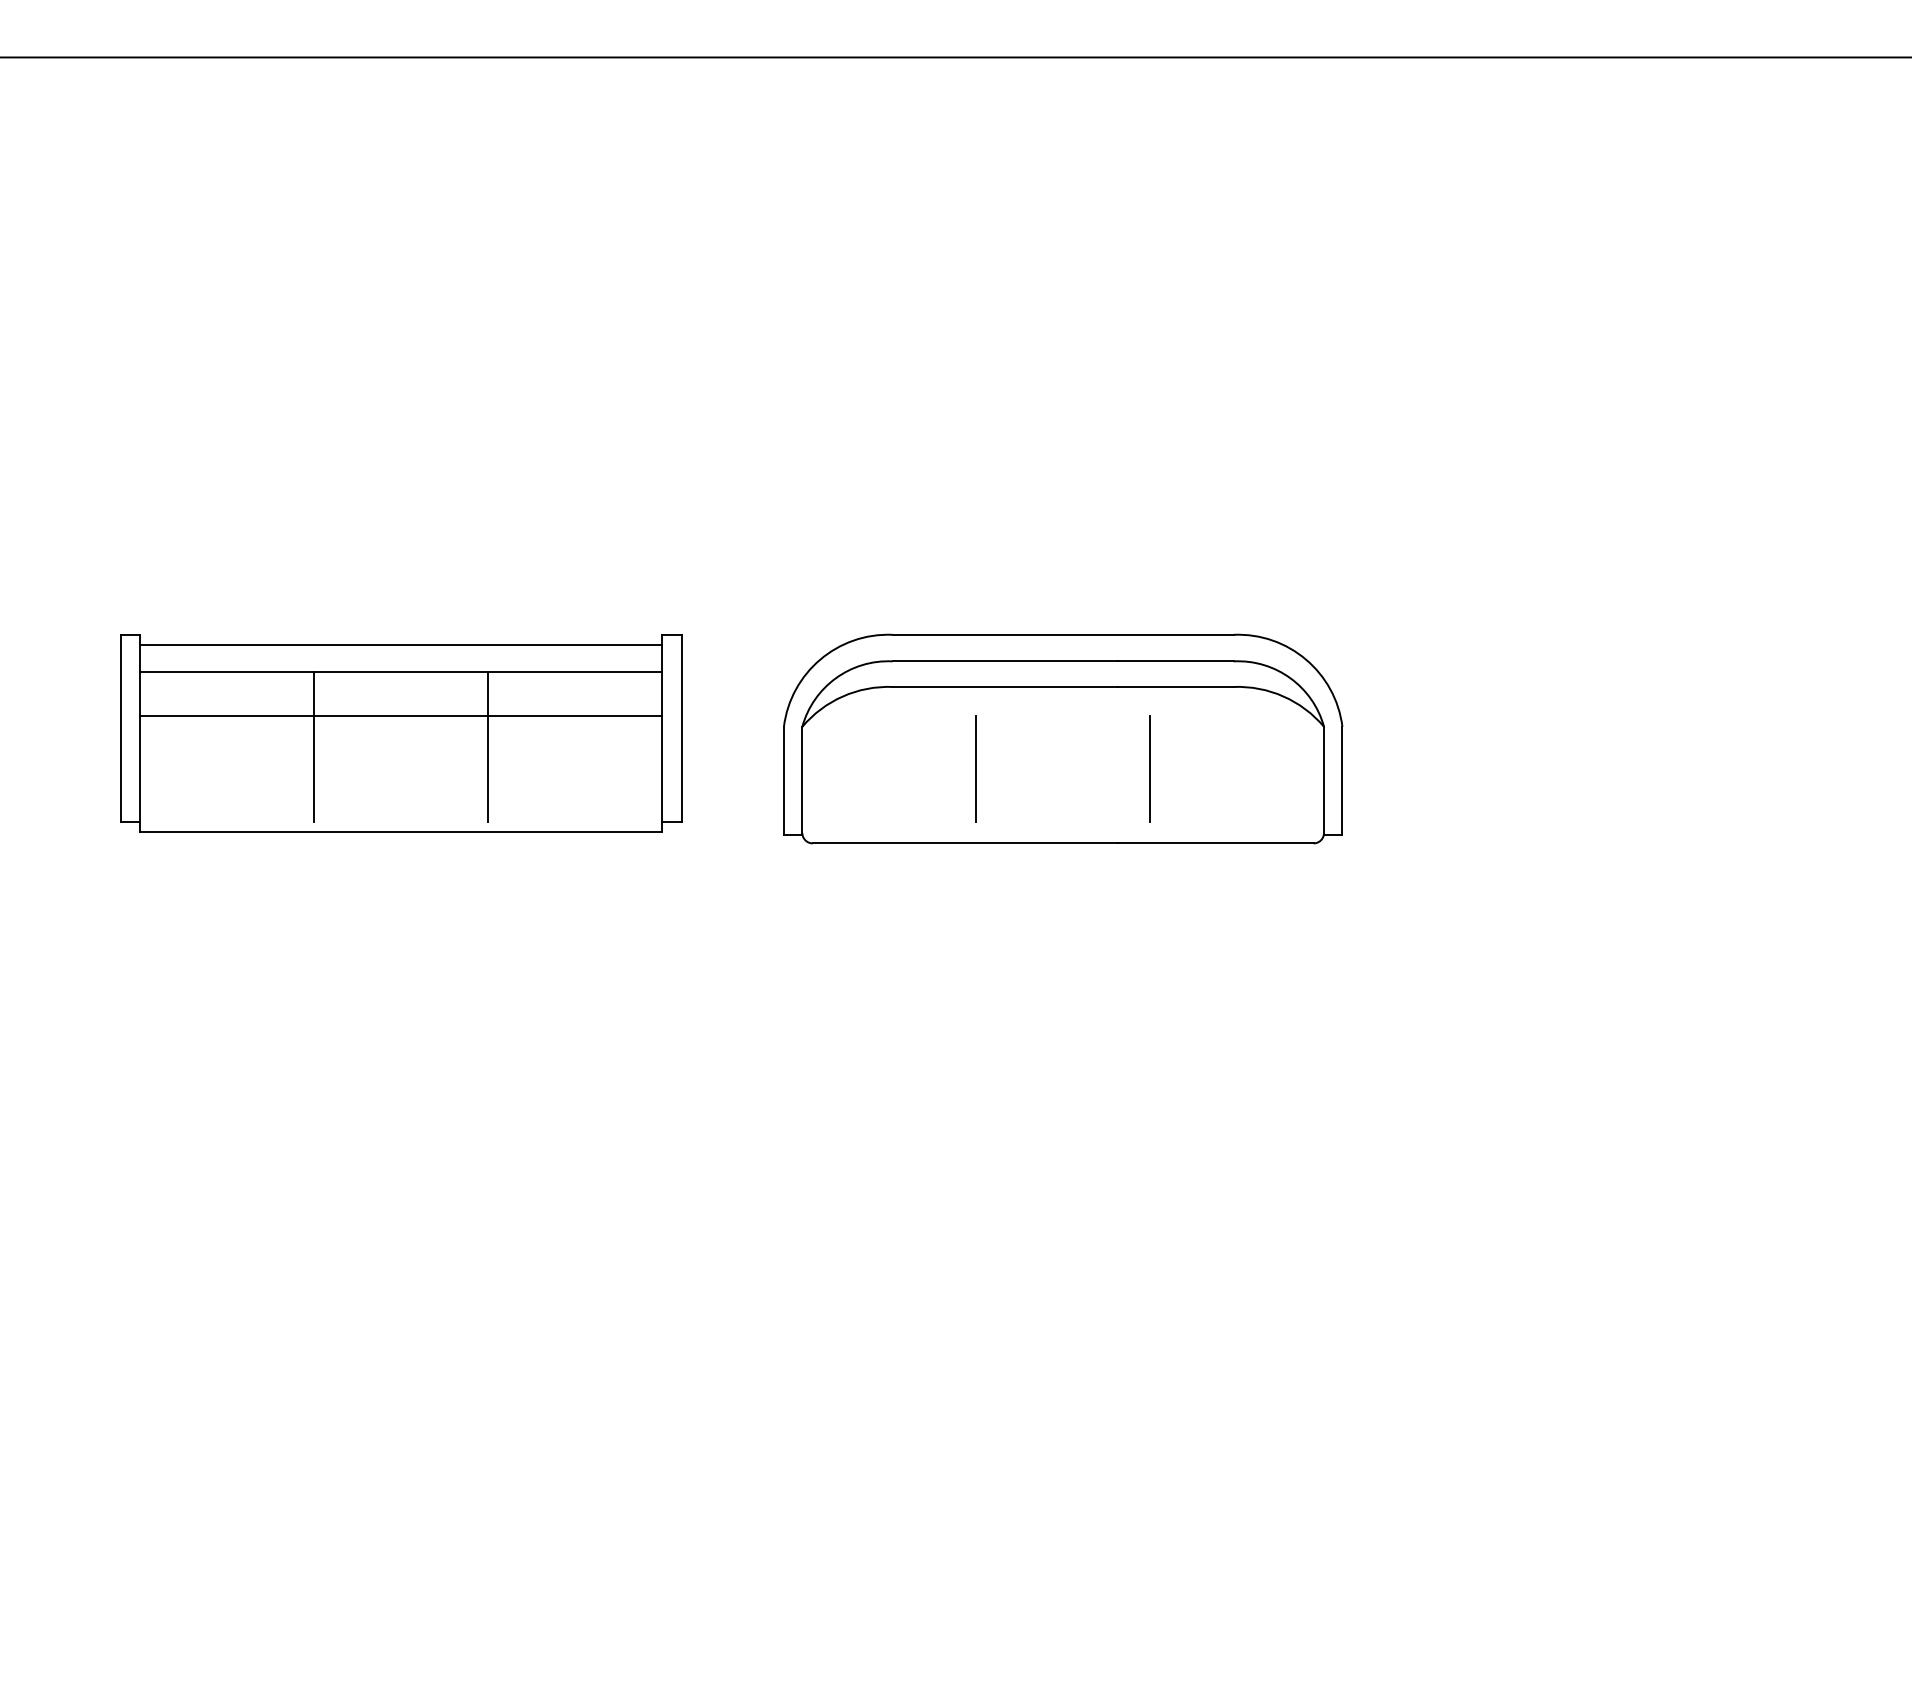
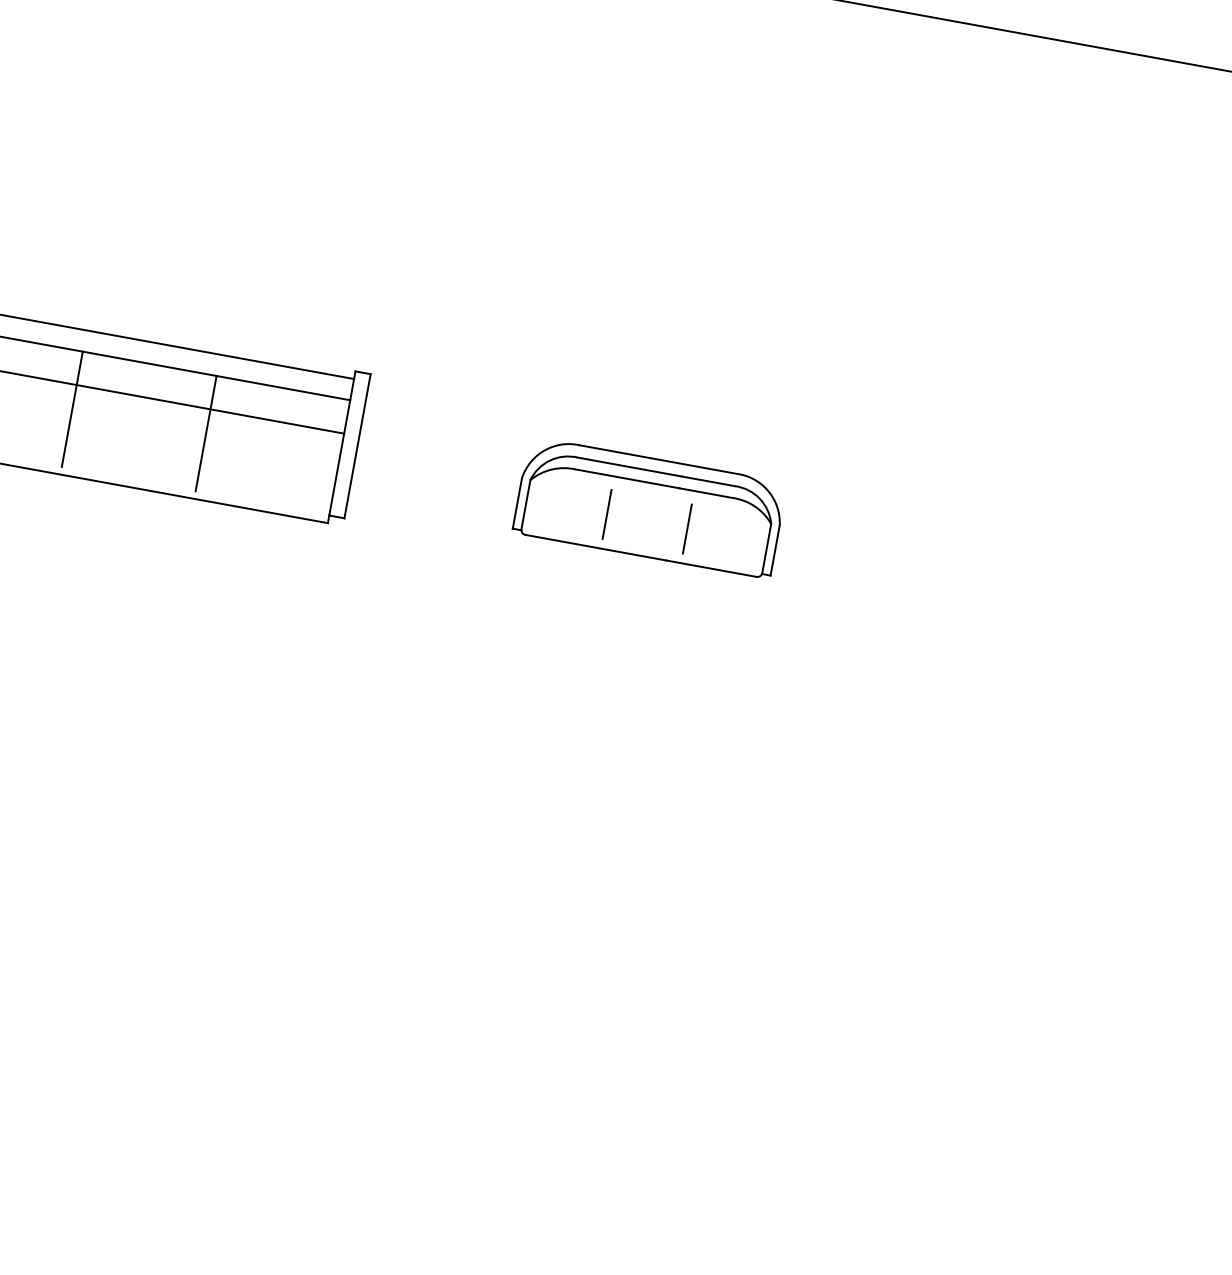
part: (1063, 738) -> (650, 507), size x0.6

